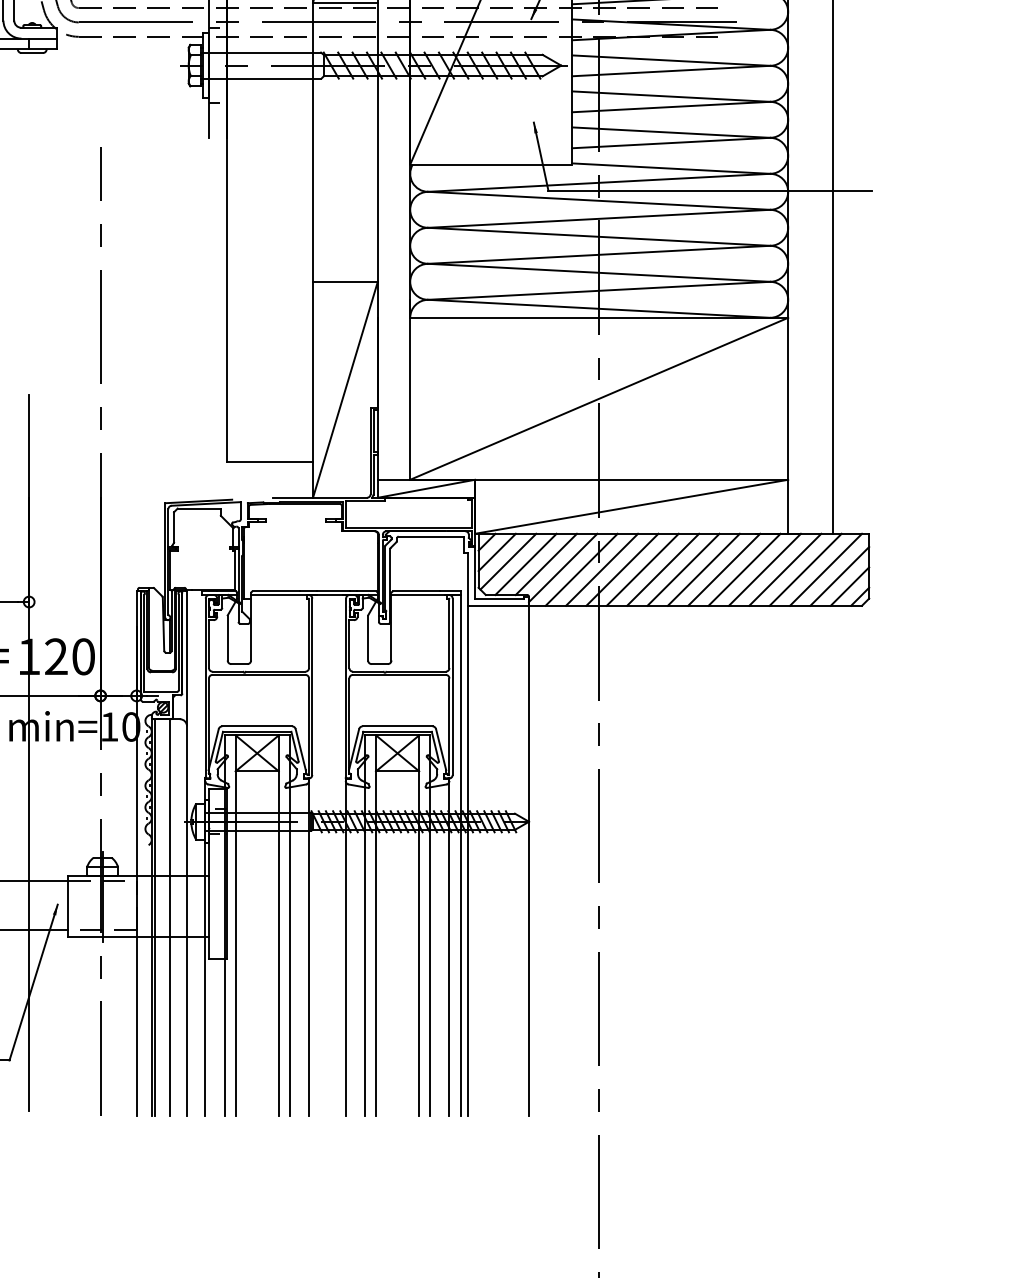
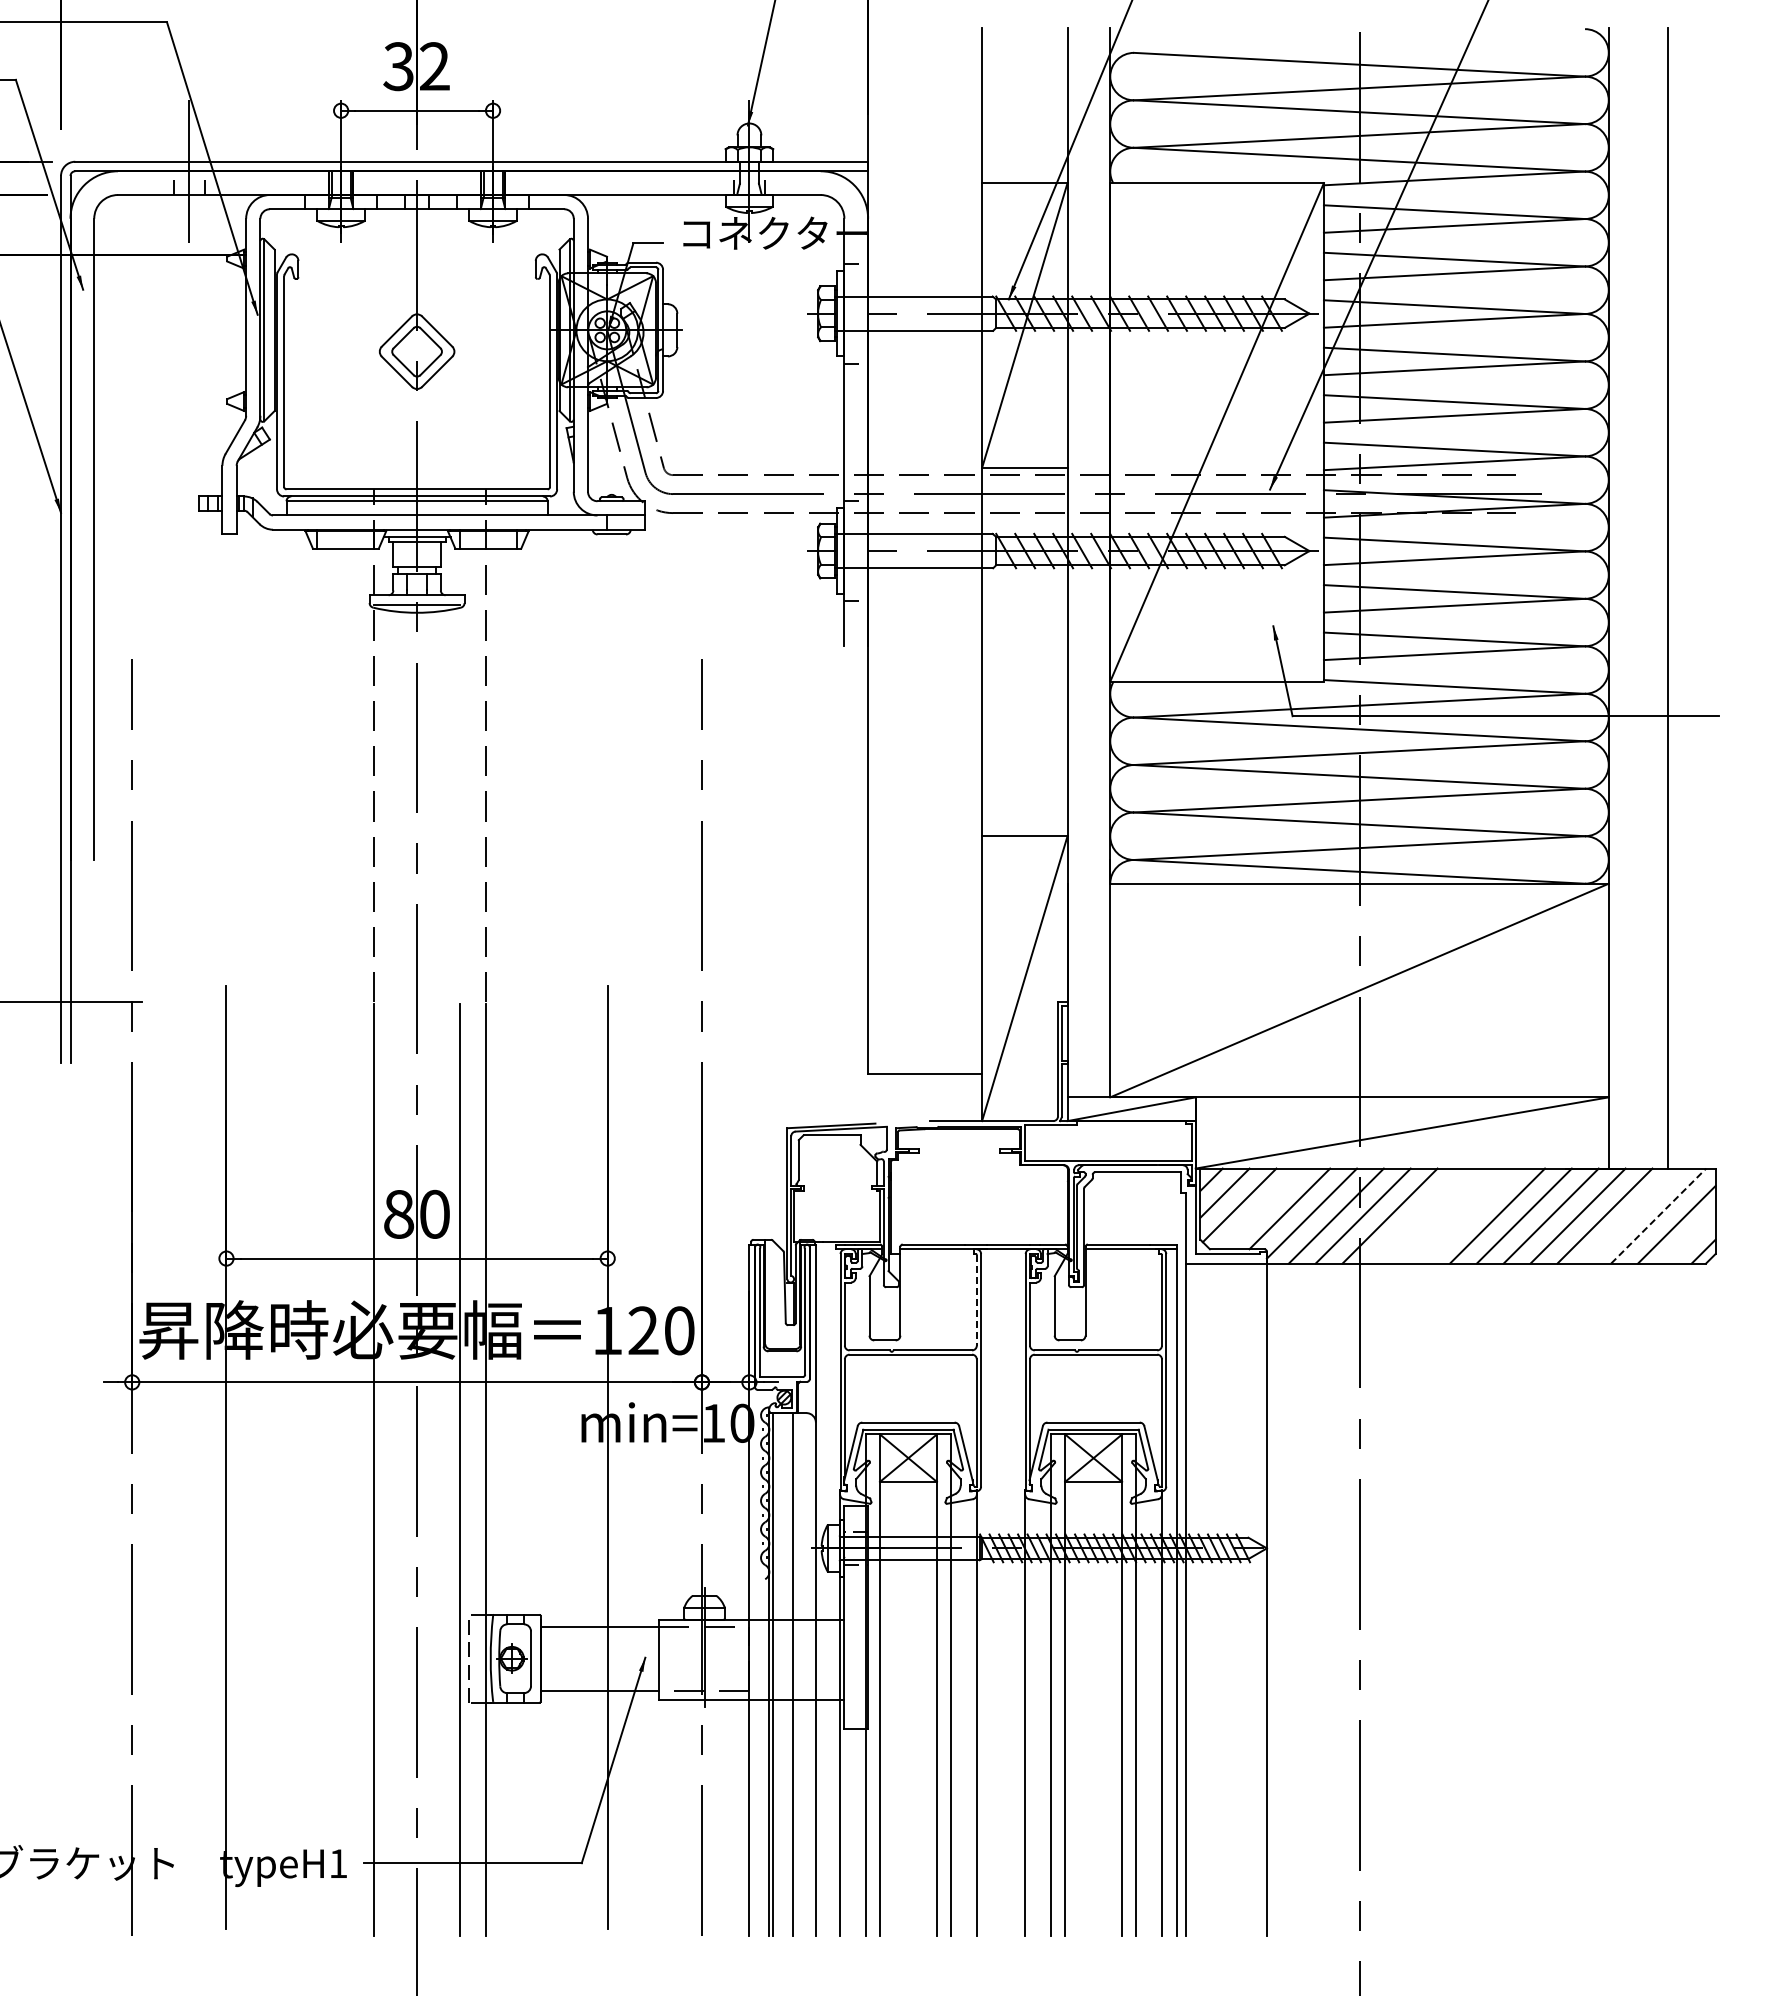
line: (525, 564) -> (1262, 1208), removed
line: (642, 569) -> (1416, 1215), removed
line: (662, 569) -> (1443, 1215), removed
line: (683, 569) -> (1470, 1215), removed
line: (805, 569) -> (1631, 1215), removed
line: (826, 569) -> (1659, 1215), solid -> dashed
line: (849, 586) -> (1689, 1237), removed
line: (308, 633) -> (976, 1300), solid -> dashed

